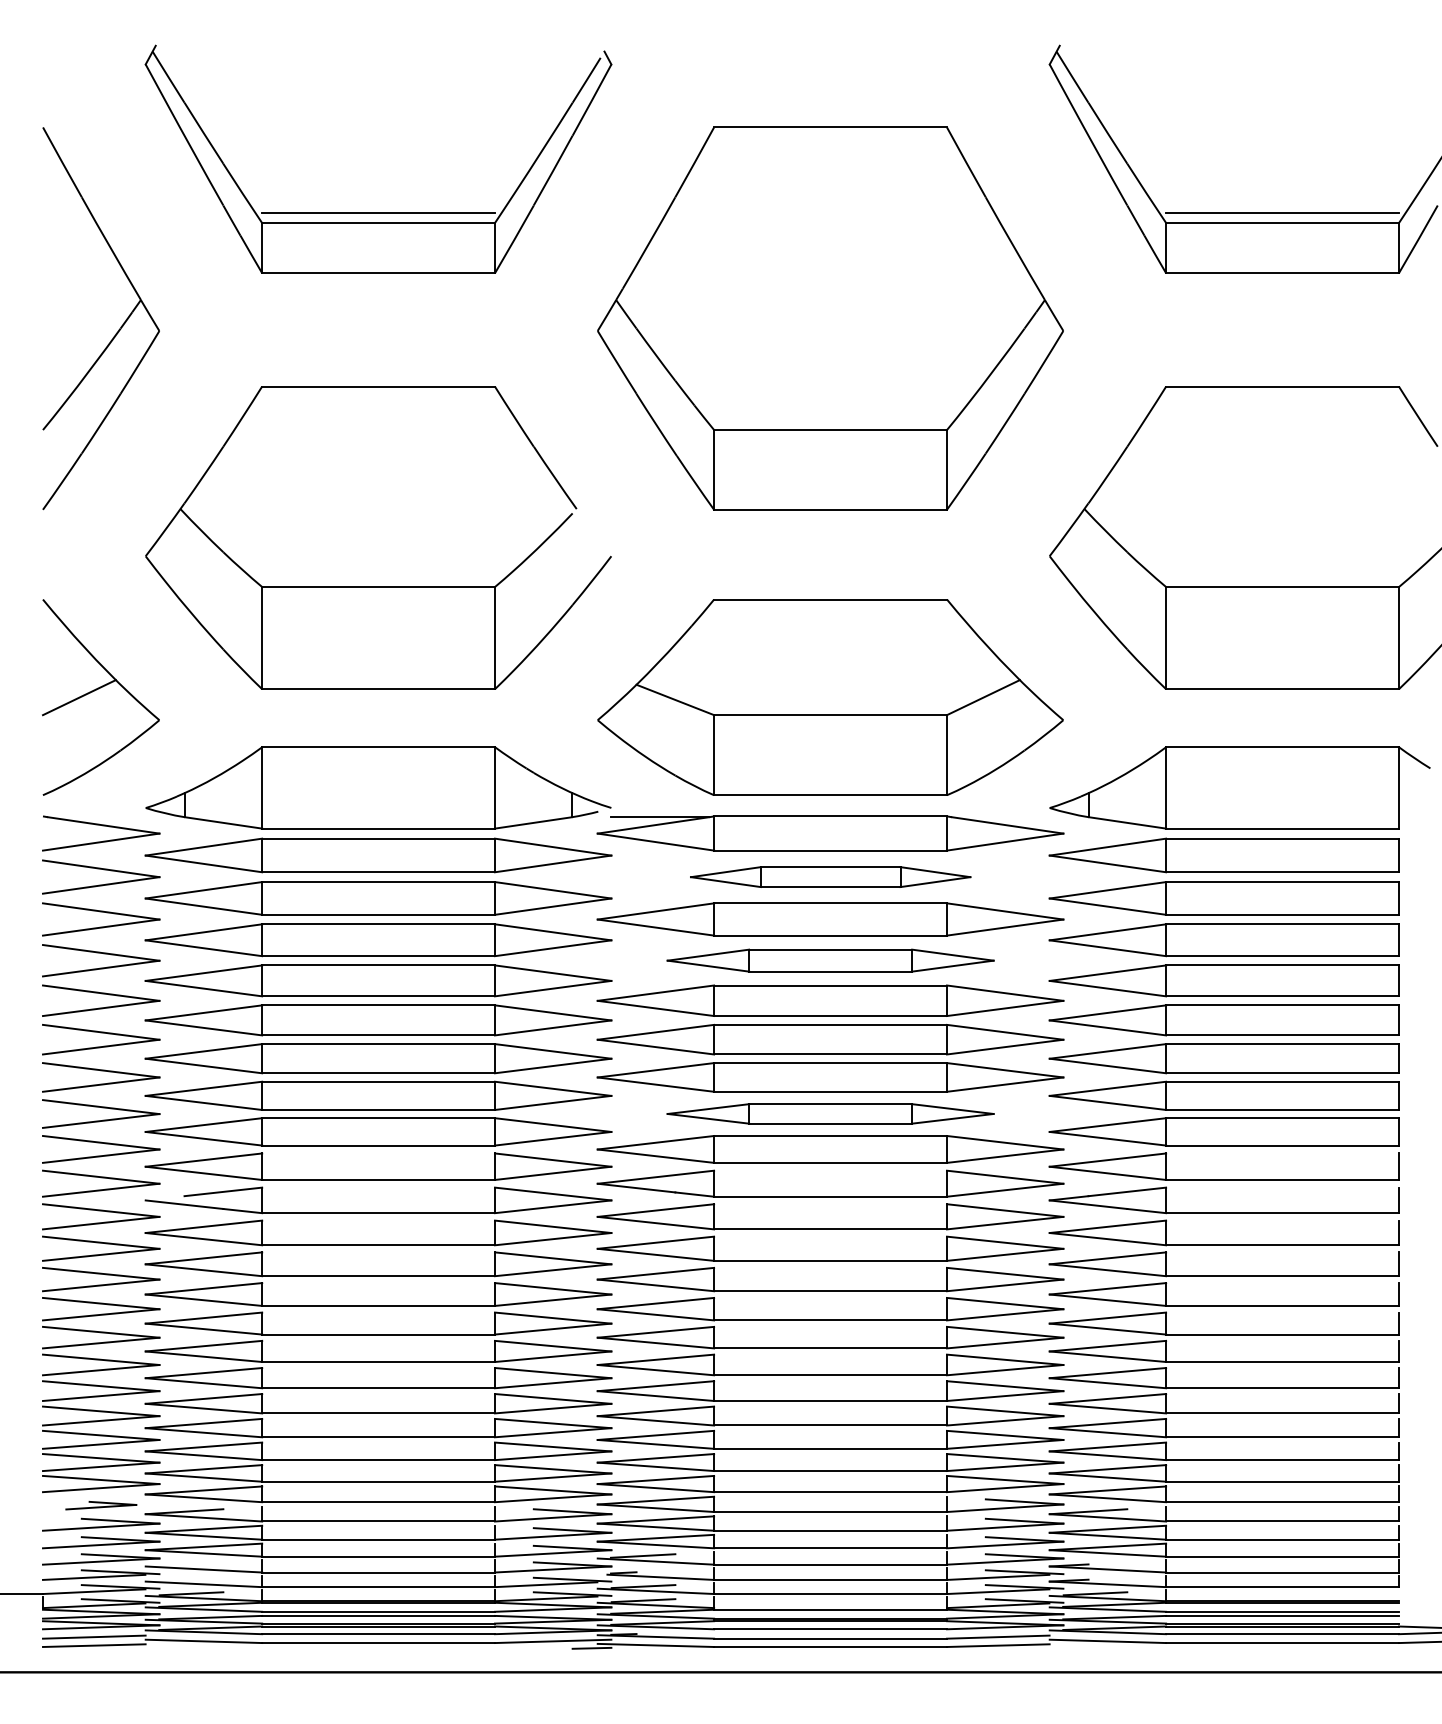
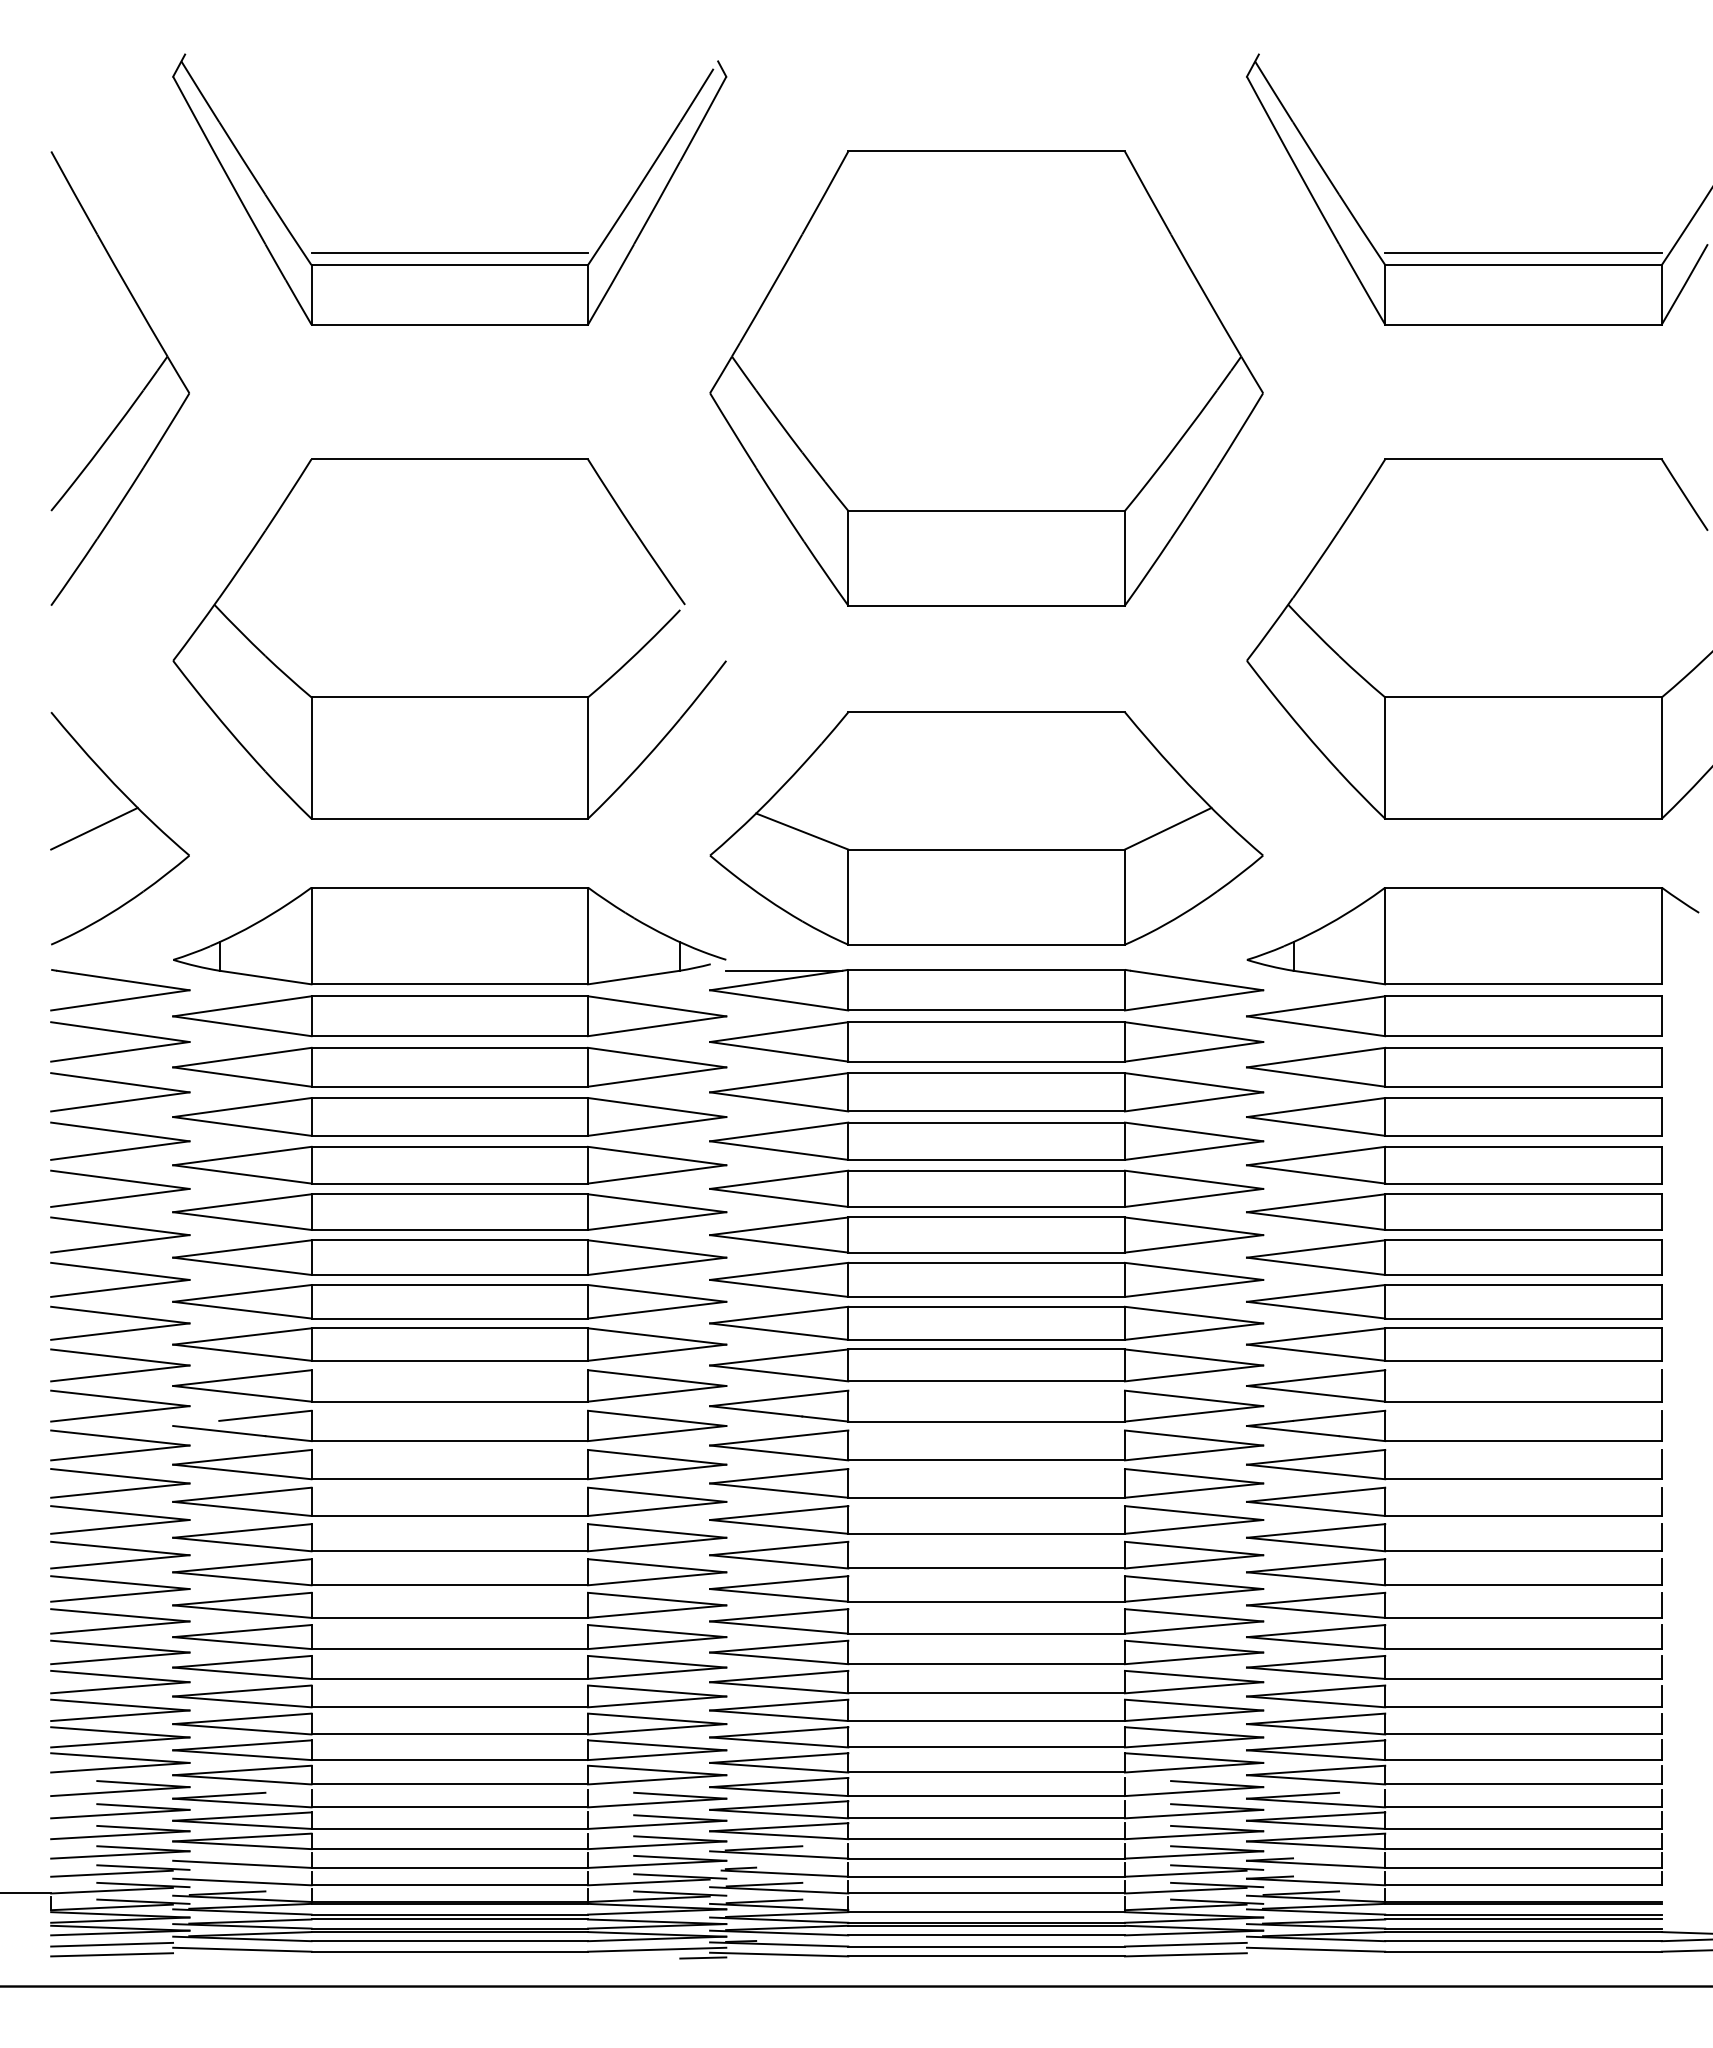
part: (830, 876) -> (986, 1041), size x1.67
part: (830, 960) -> (986, 1140), size x1.43
part: (830, 1113) -> (986, 1322), size x1.43
part: (101, 1505) -> (120, 1788), size x1.67

